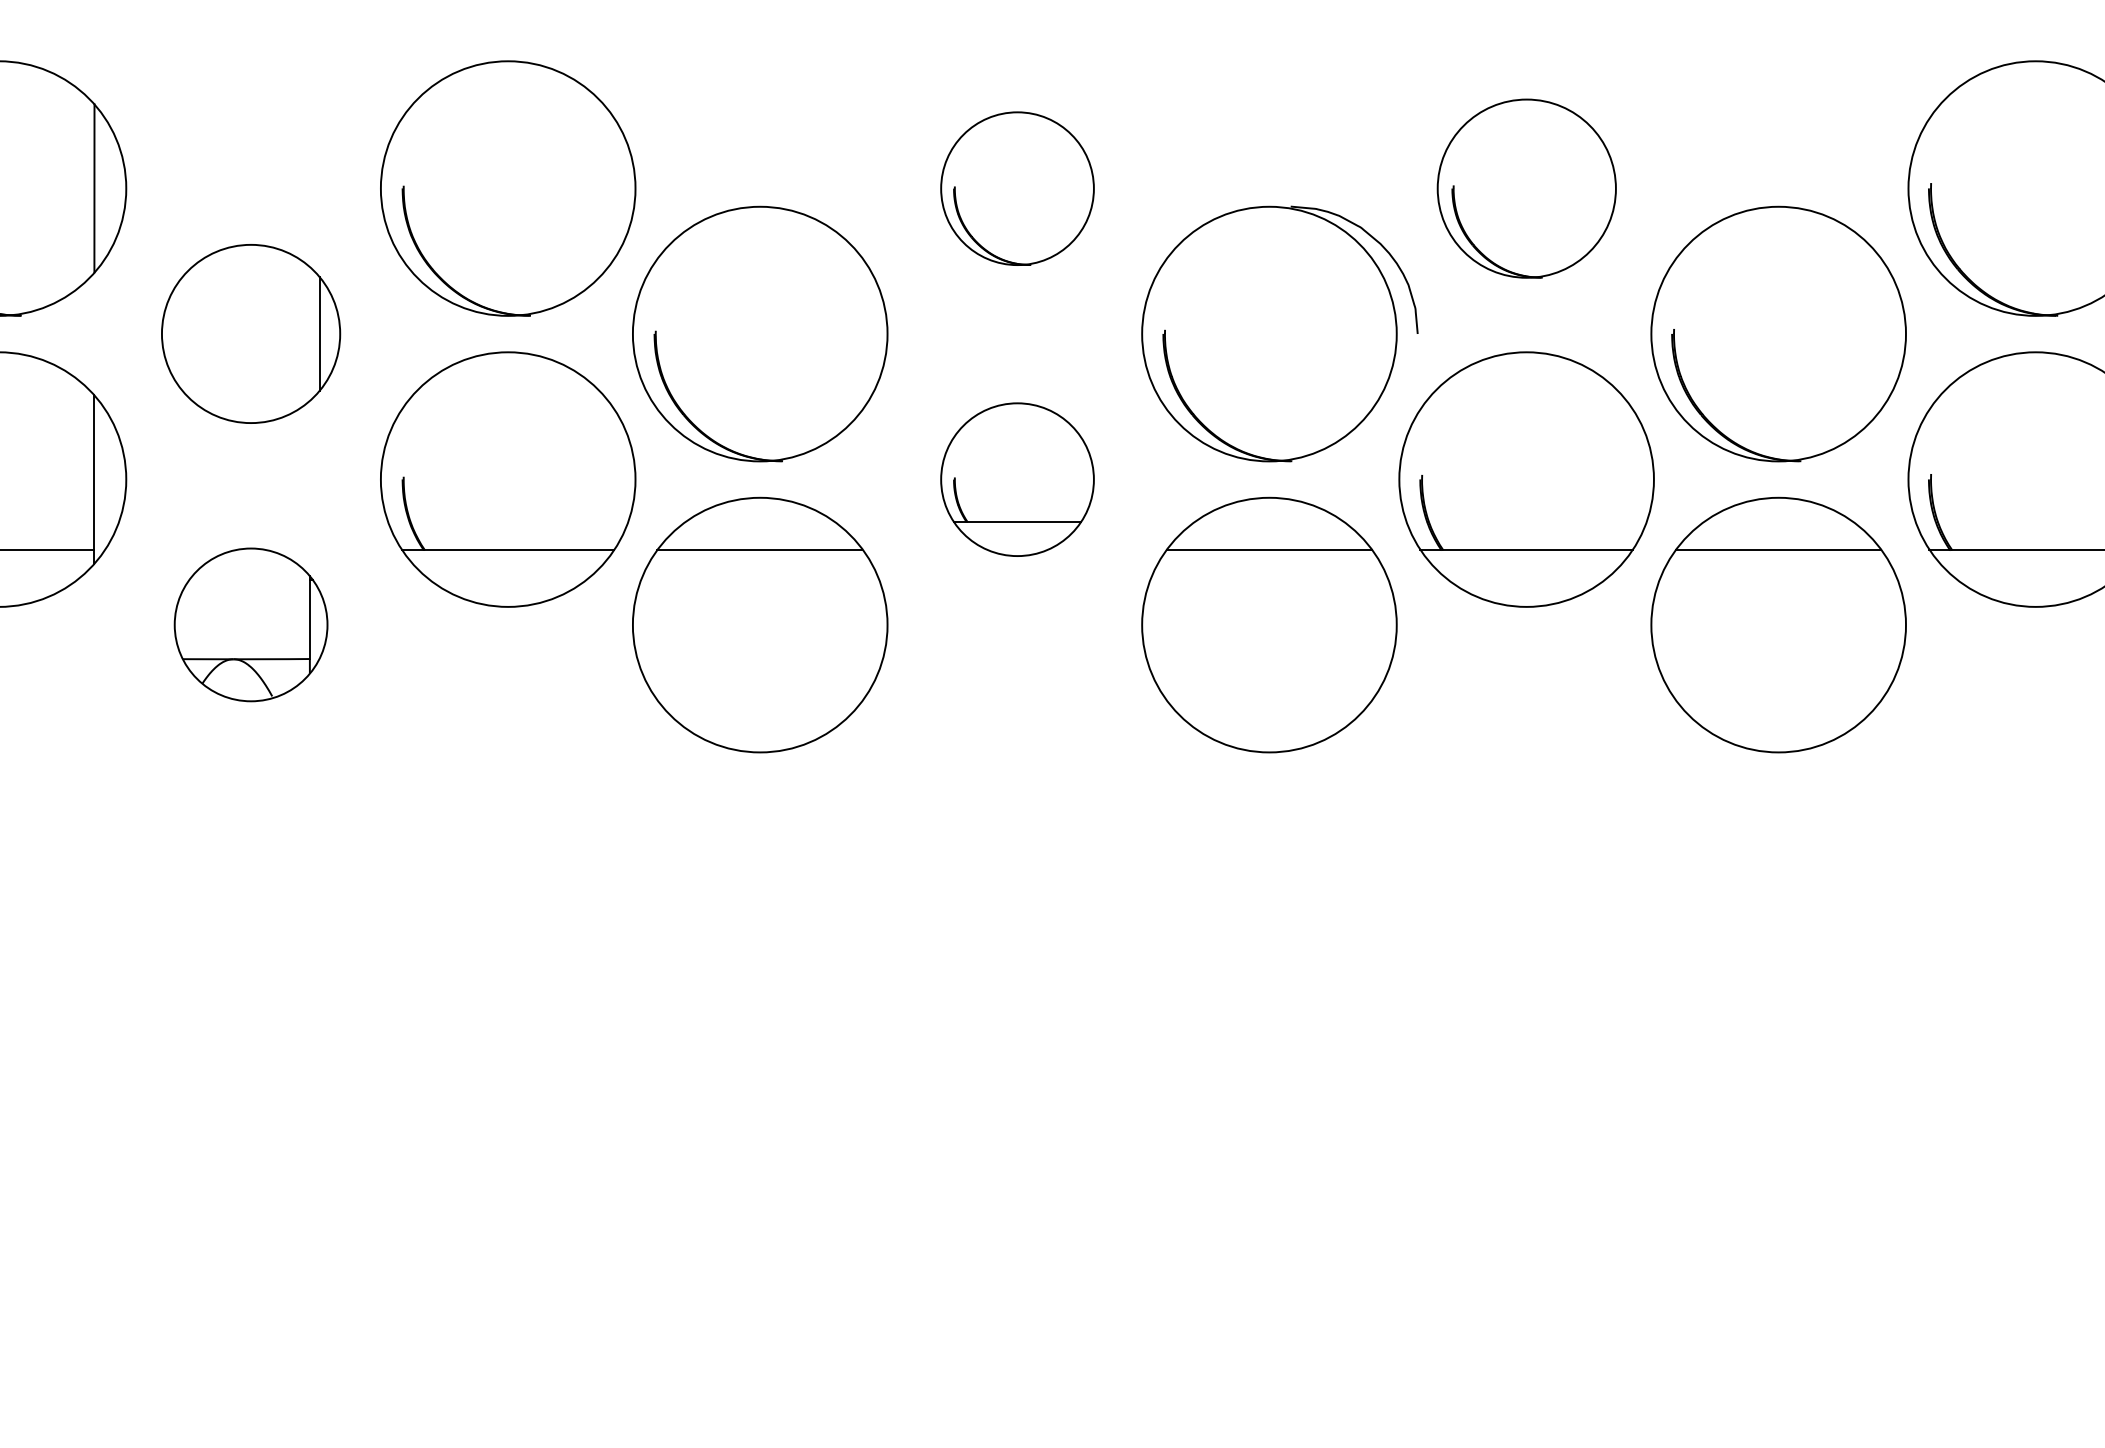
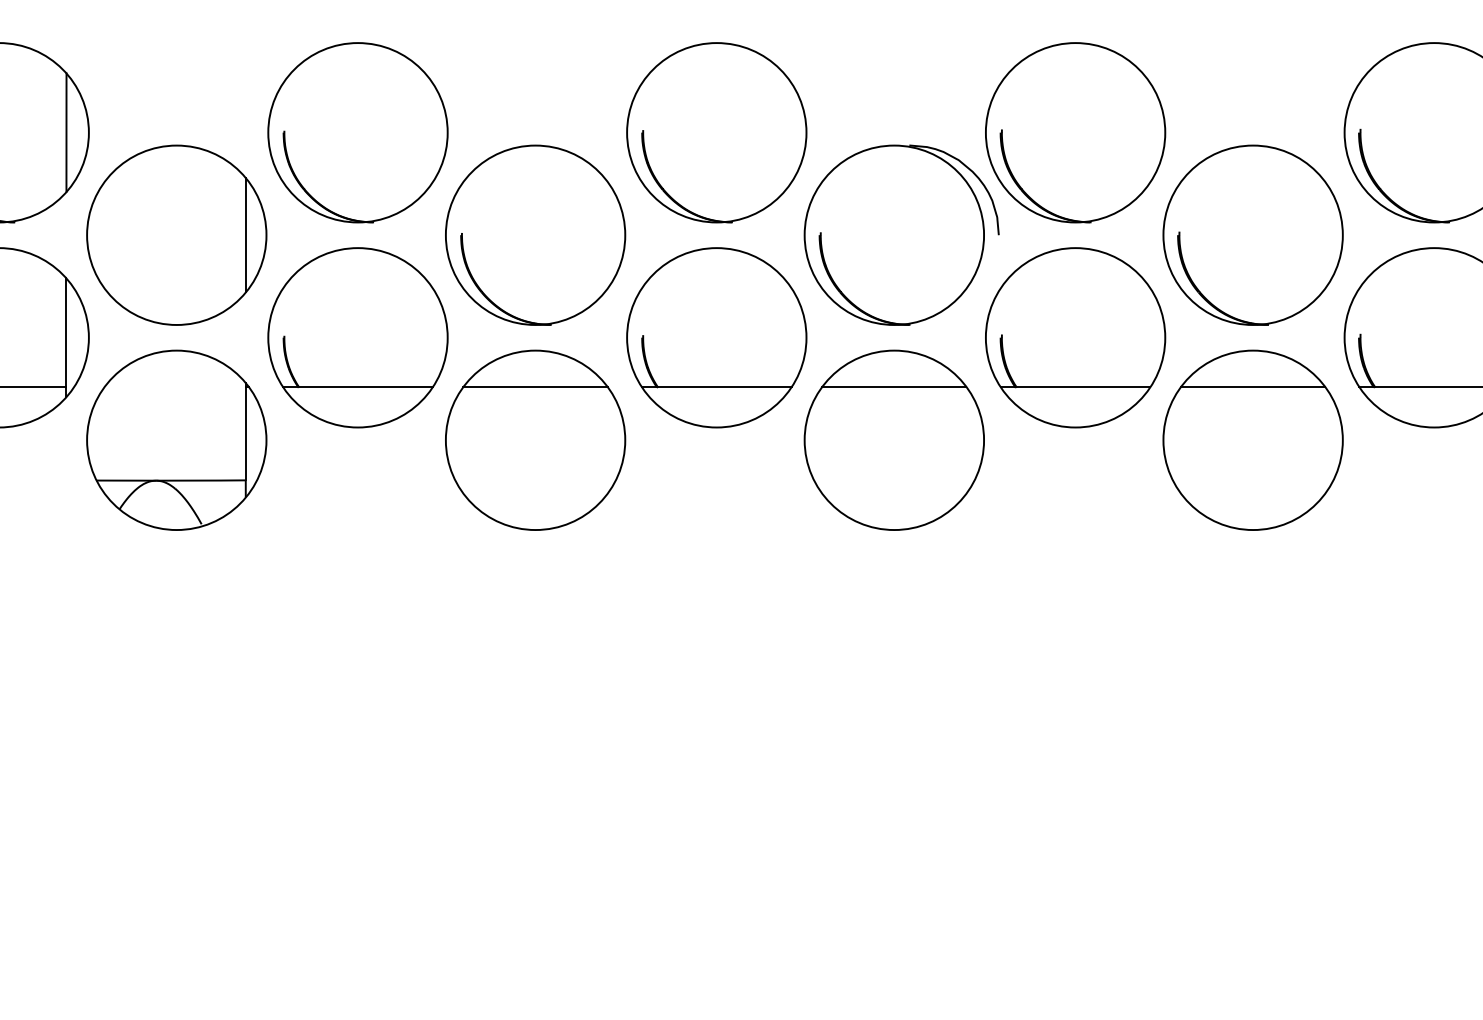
part: (1017, 188) -> (716, 132), size x1.67
part: (1526, 188) -> (1075, 132), size x1.43
part: (250, 332) -> (176, 234), size x1.43
part: (1017, 479) -> (716, 337), size x1.67
part: (250, 623) -> (176, 439), size x1.67

